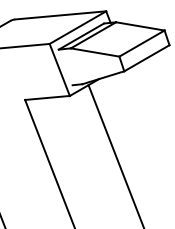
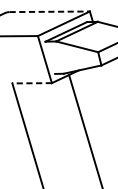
line: (60, 15) -> (49, 11), solid -> dashed
line: (46, 98) -> (31, 83), solid -> dashed

